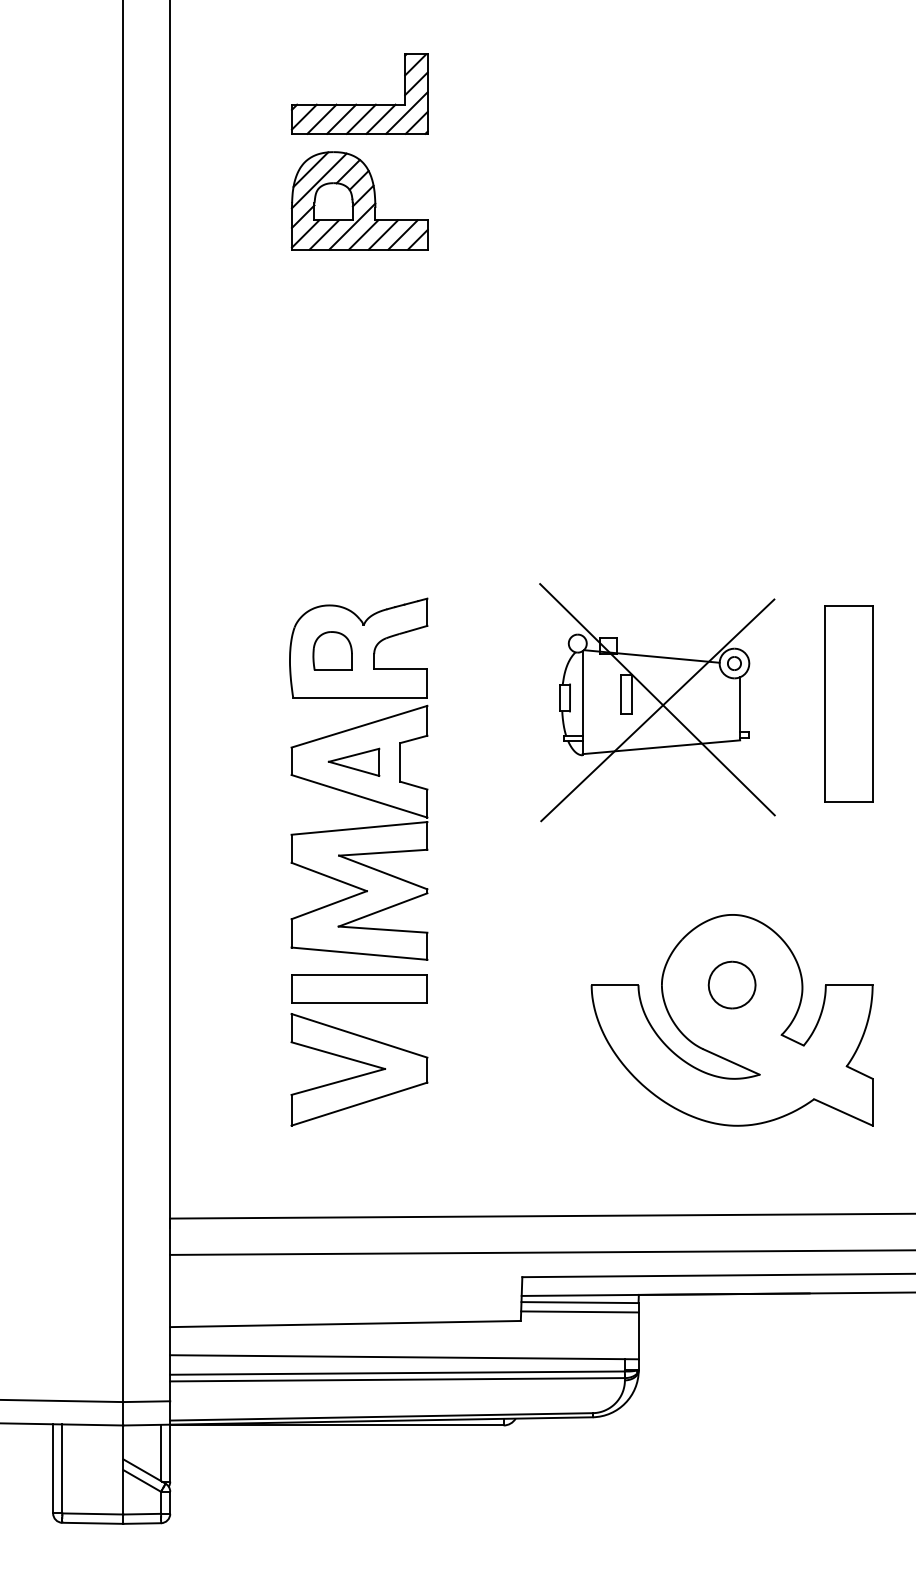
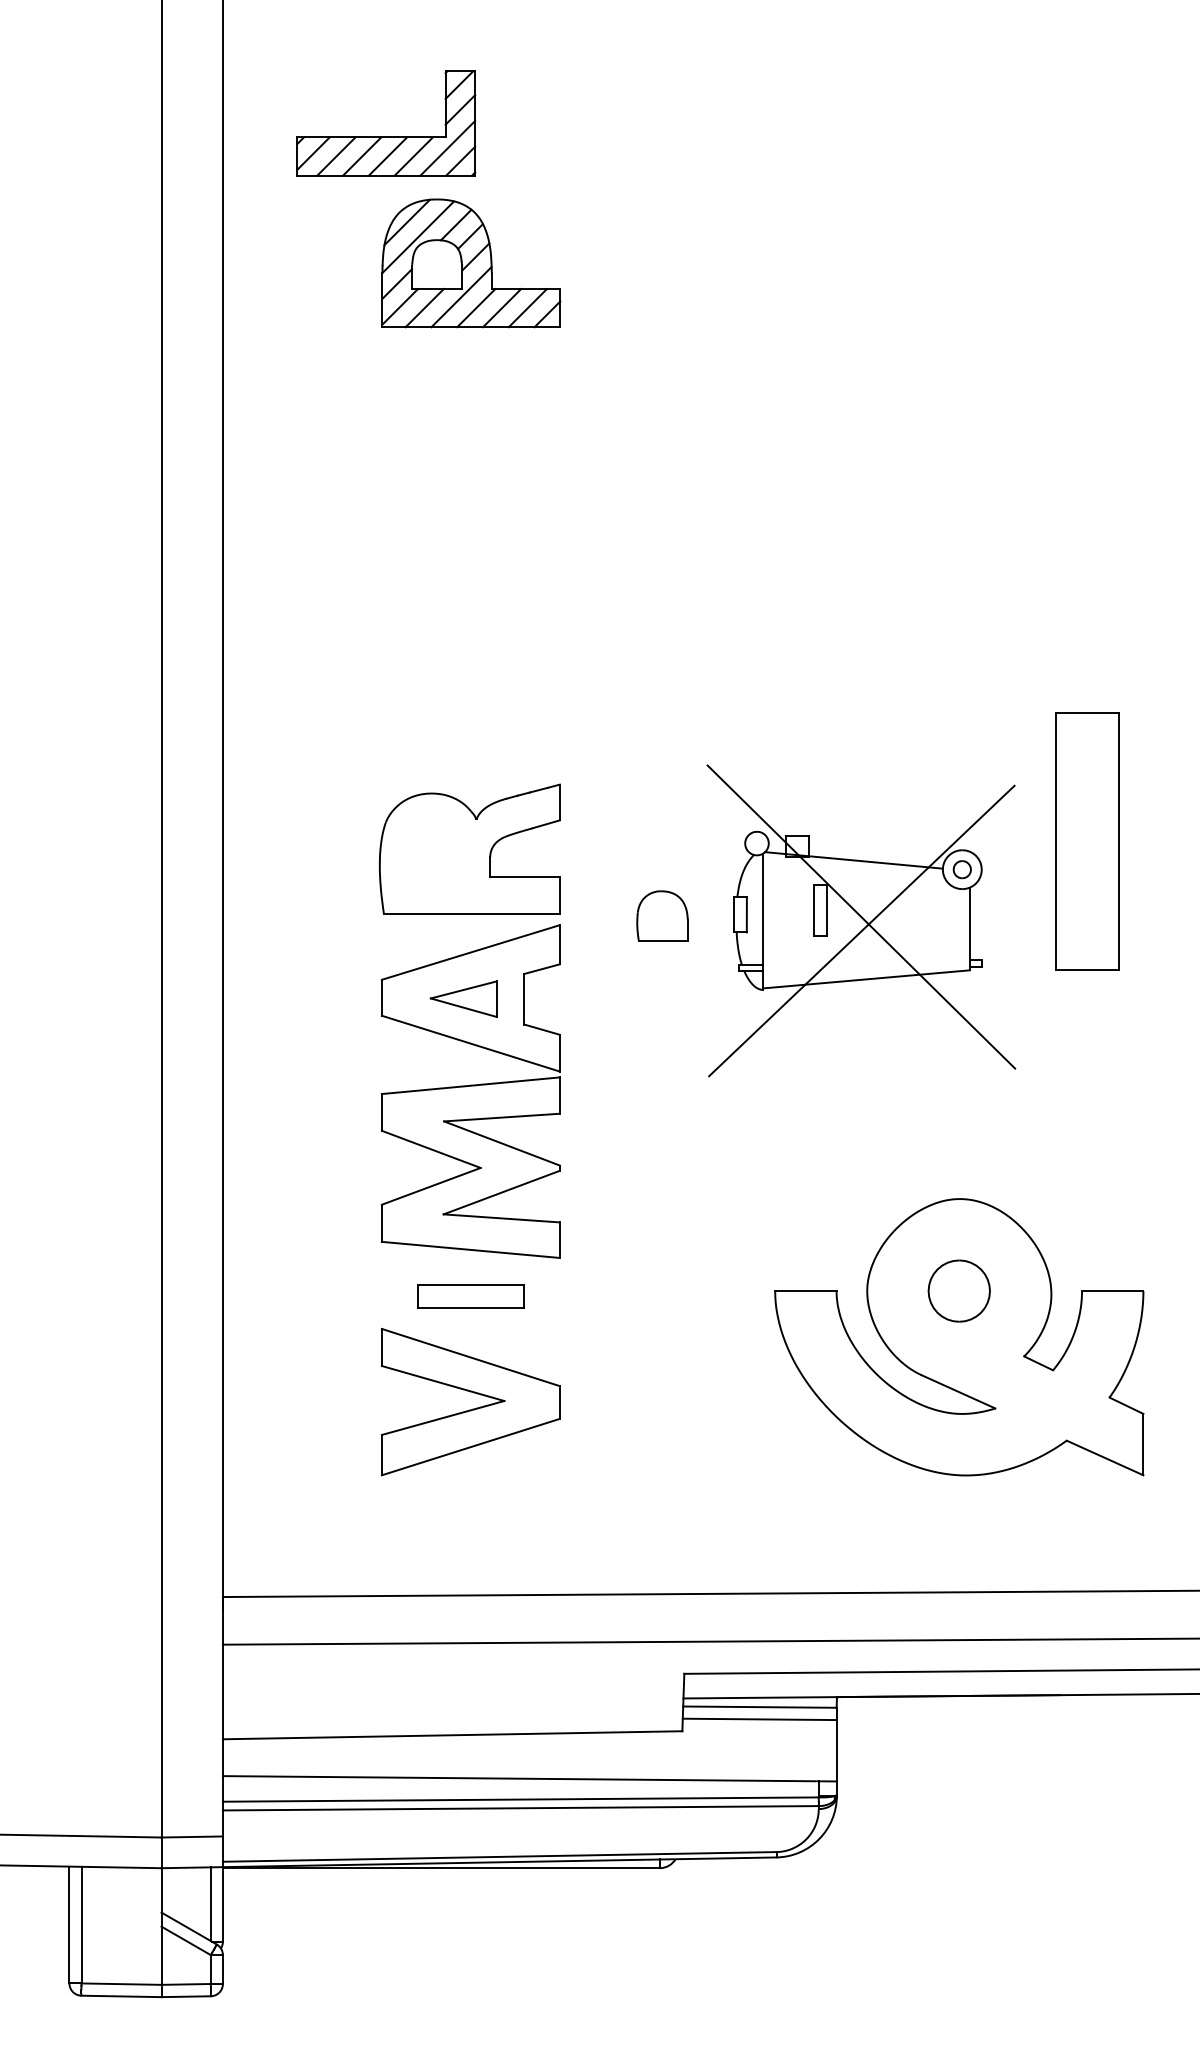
part: (356, 103) -> (381, 135), moved
part: (332, 650) -> (662, 915), moved
part: (848, 703) -> (1086, 840), moved
part: (359, 988) -> (470, 1295), size x0.6

